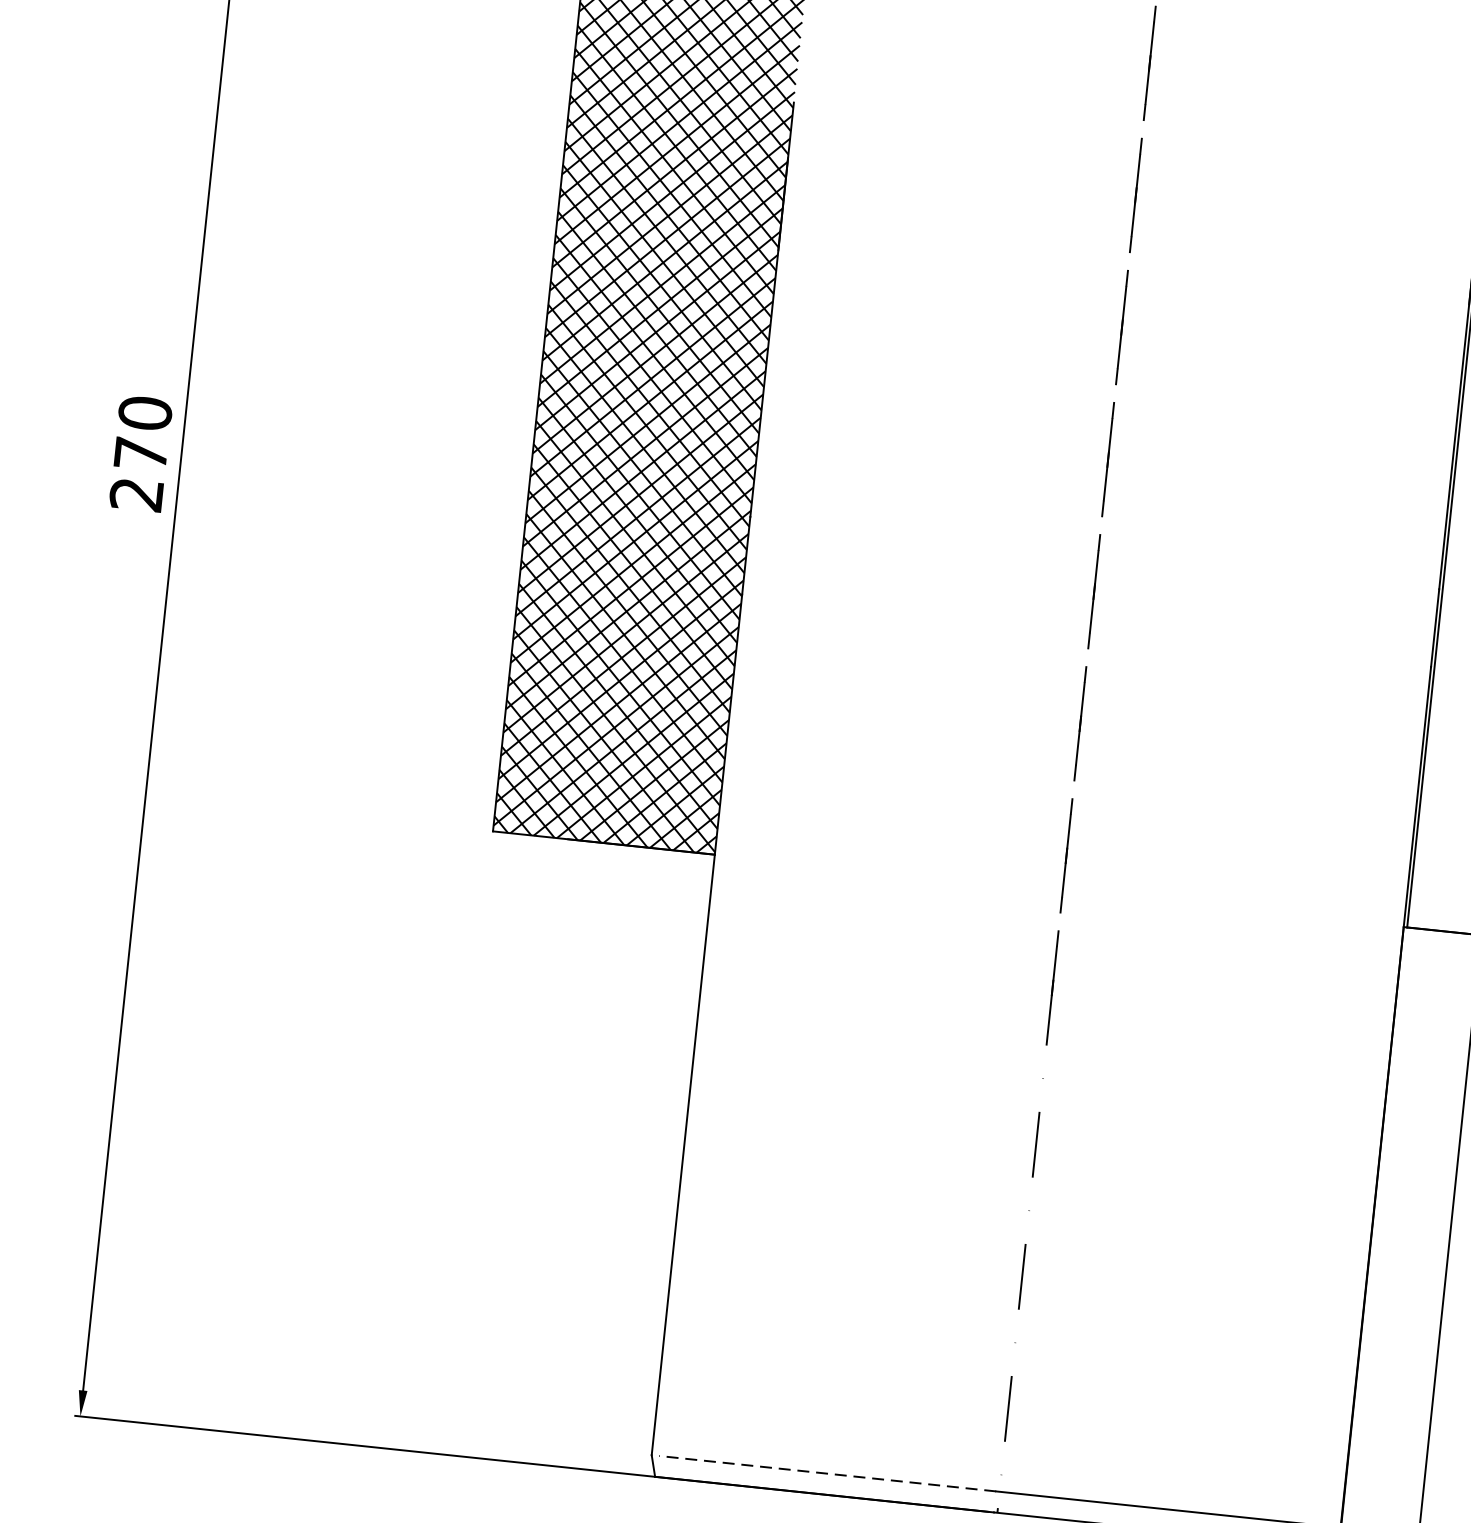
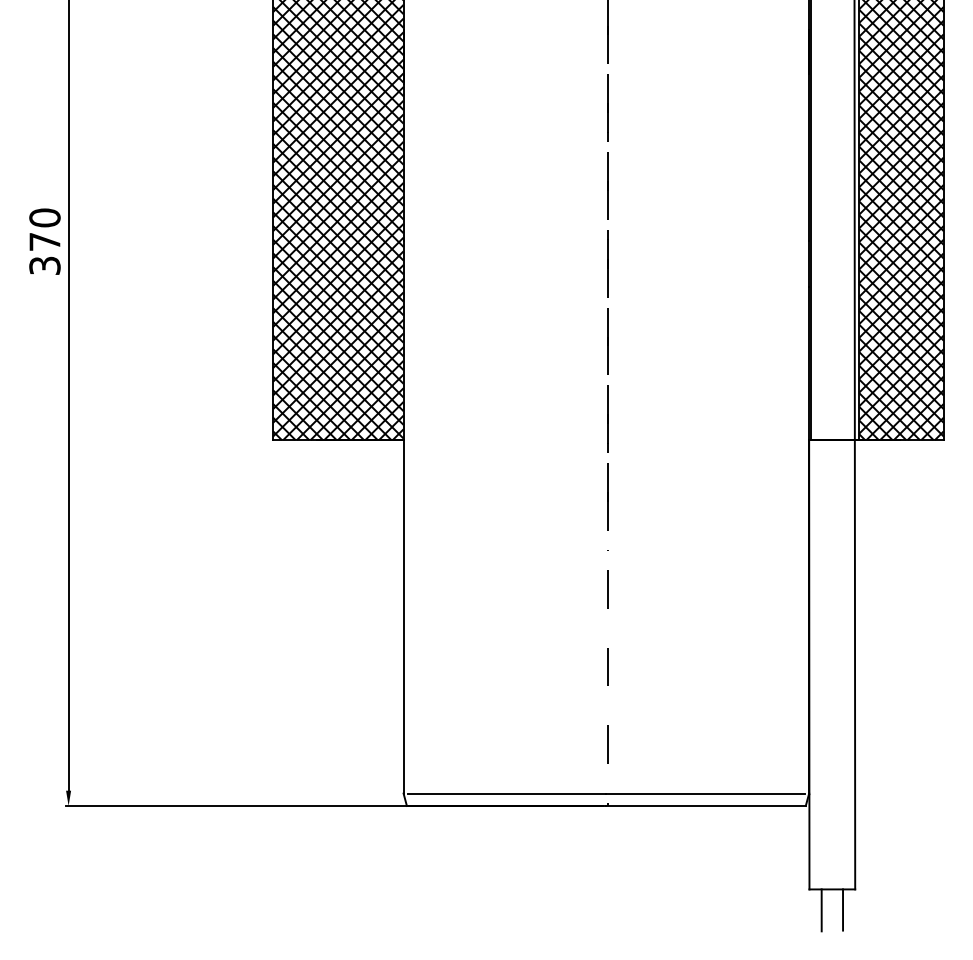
text: (135, 494) -> (44, 265), 270 -> 370
line: (826, 1473) -> (506, 793), dashed -> solid

